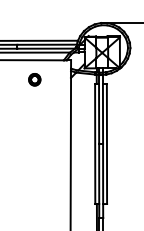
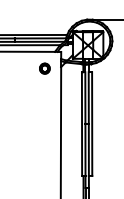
part: (34, 79) -> (44, 68), moved

